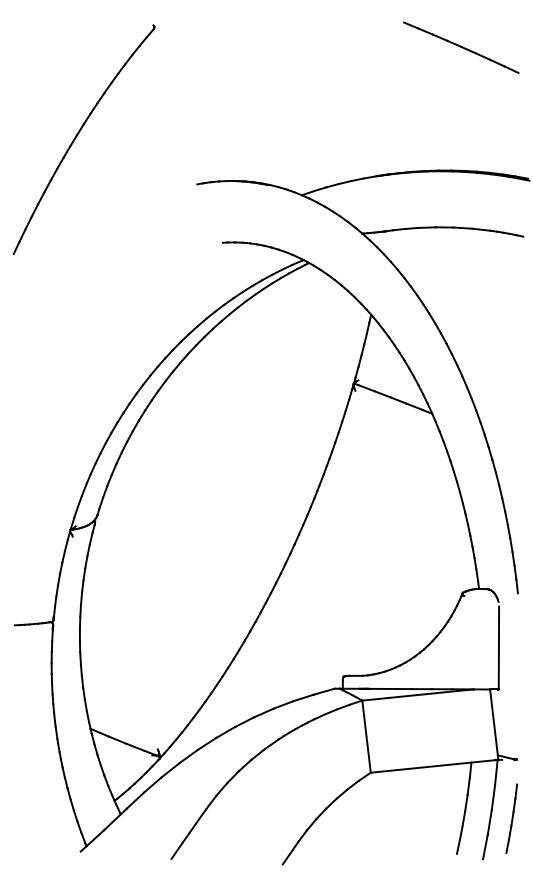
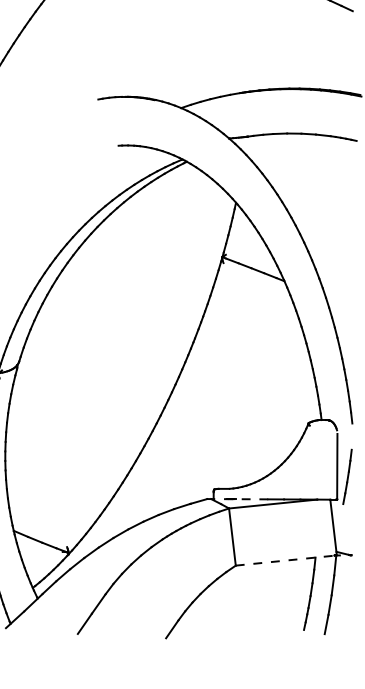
line: (375, 688) -> (239, 498), solid -> dashed
line: (433, 766) -> (285, 560), solid -> dashed
line: (511, 818) -> (347, 476), moved

